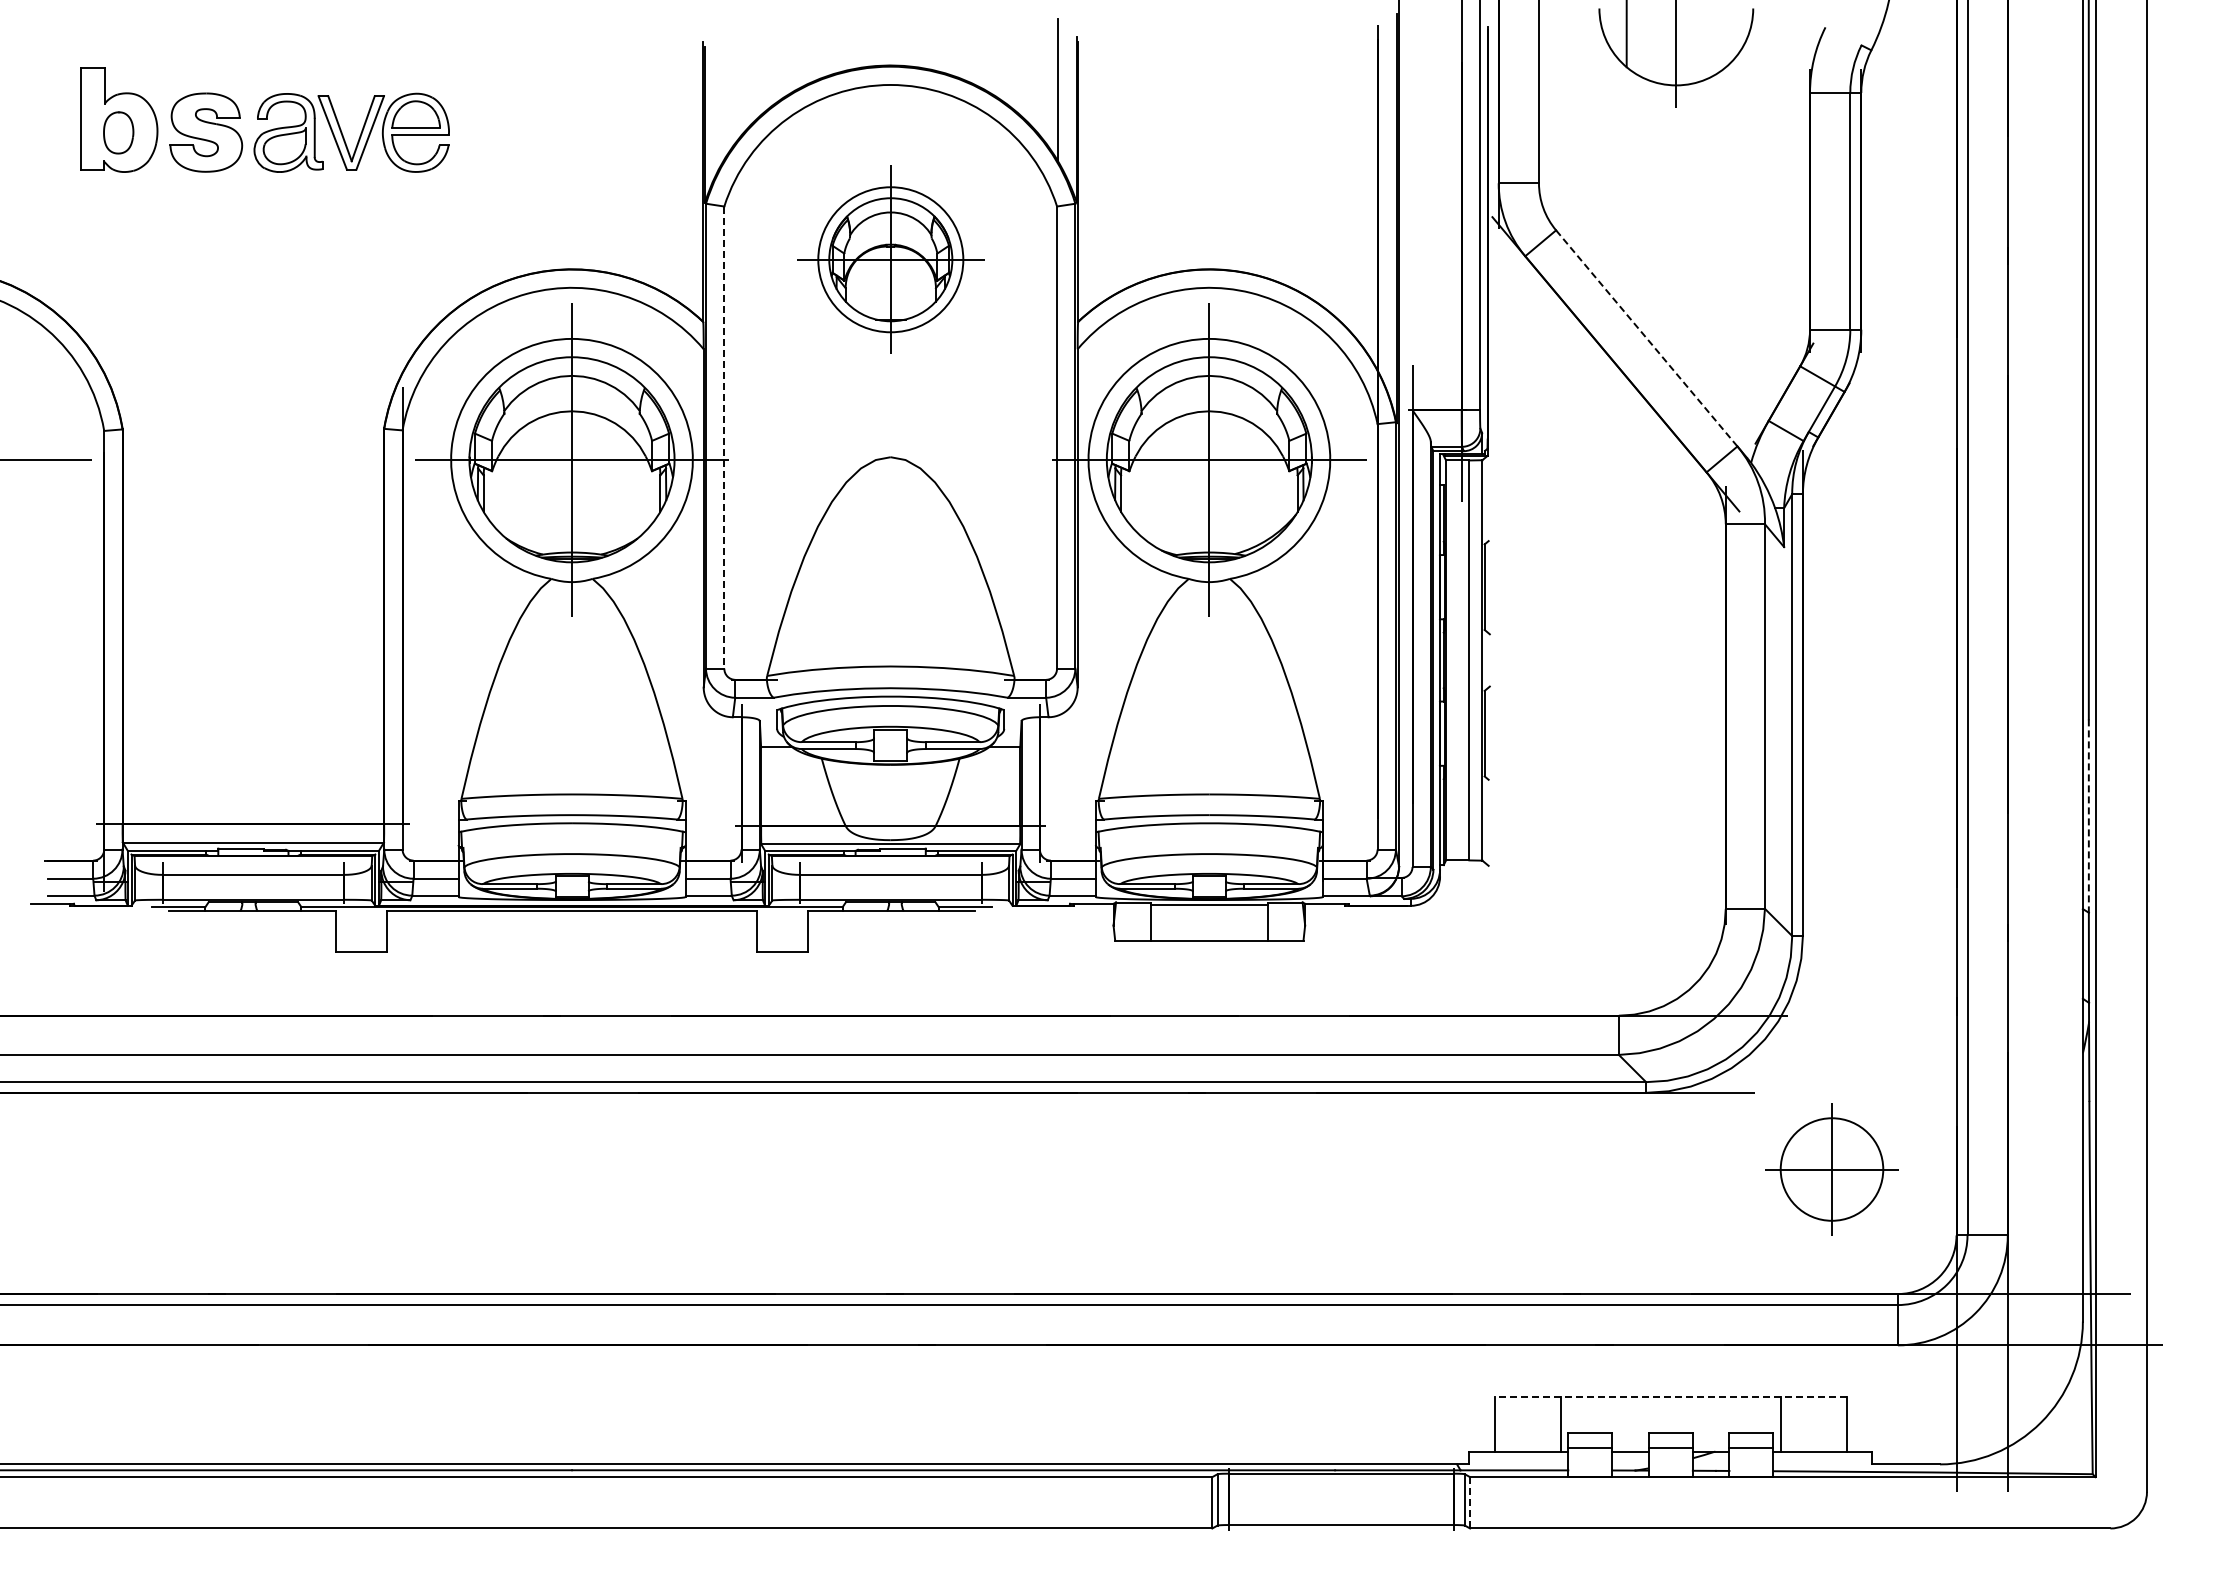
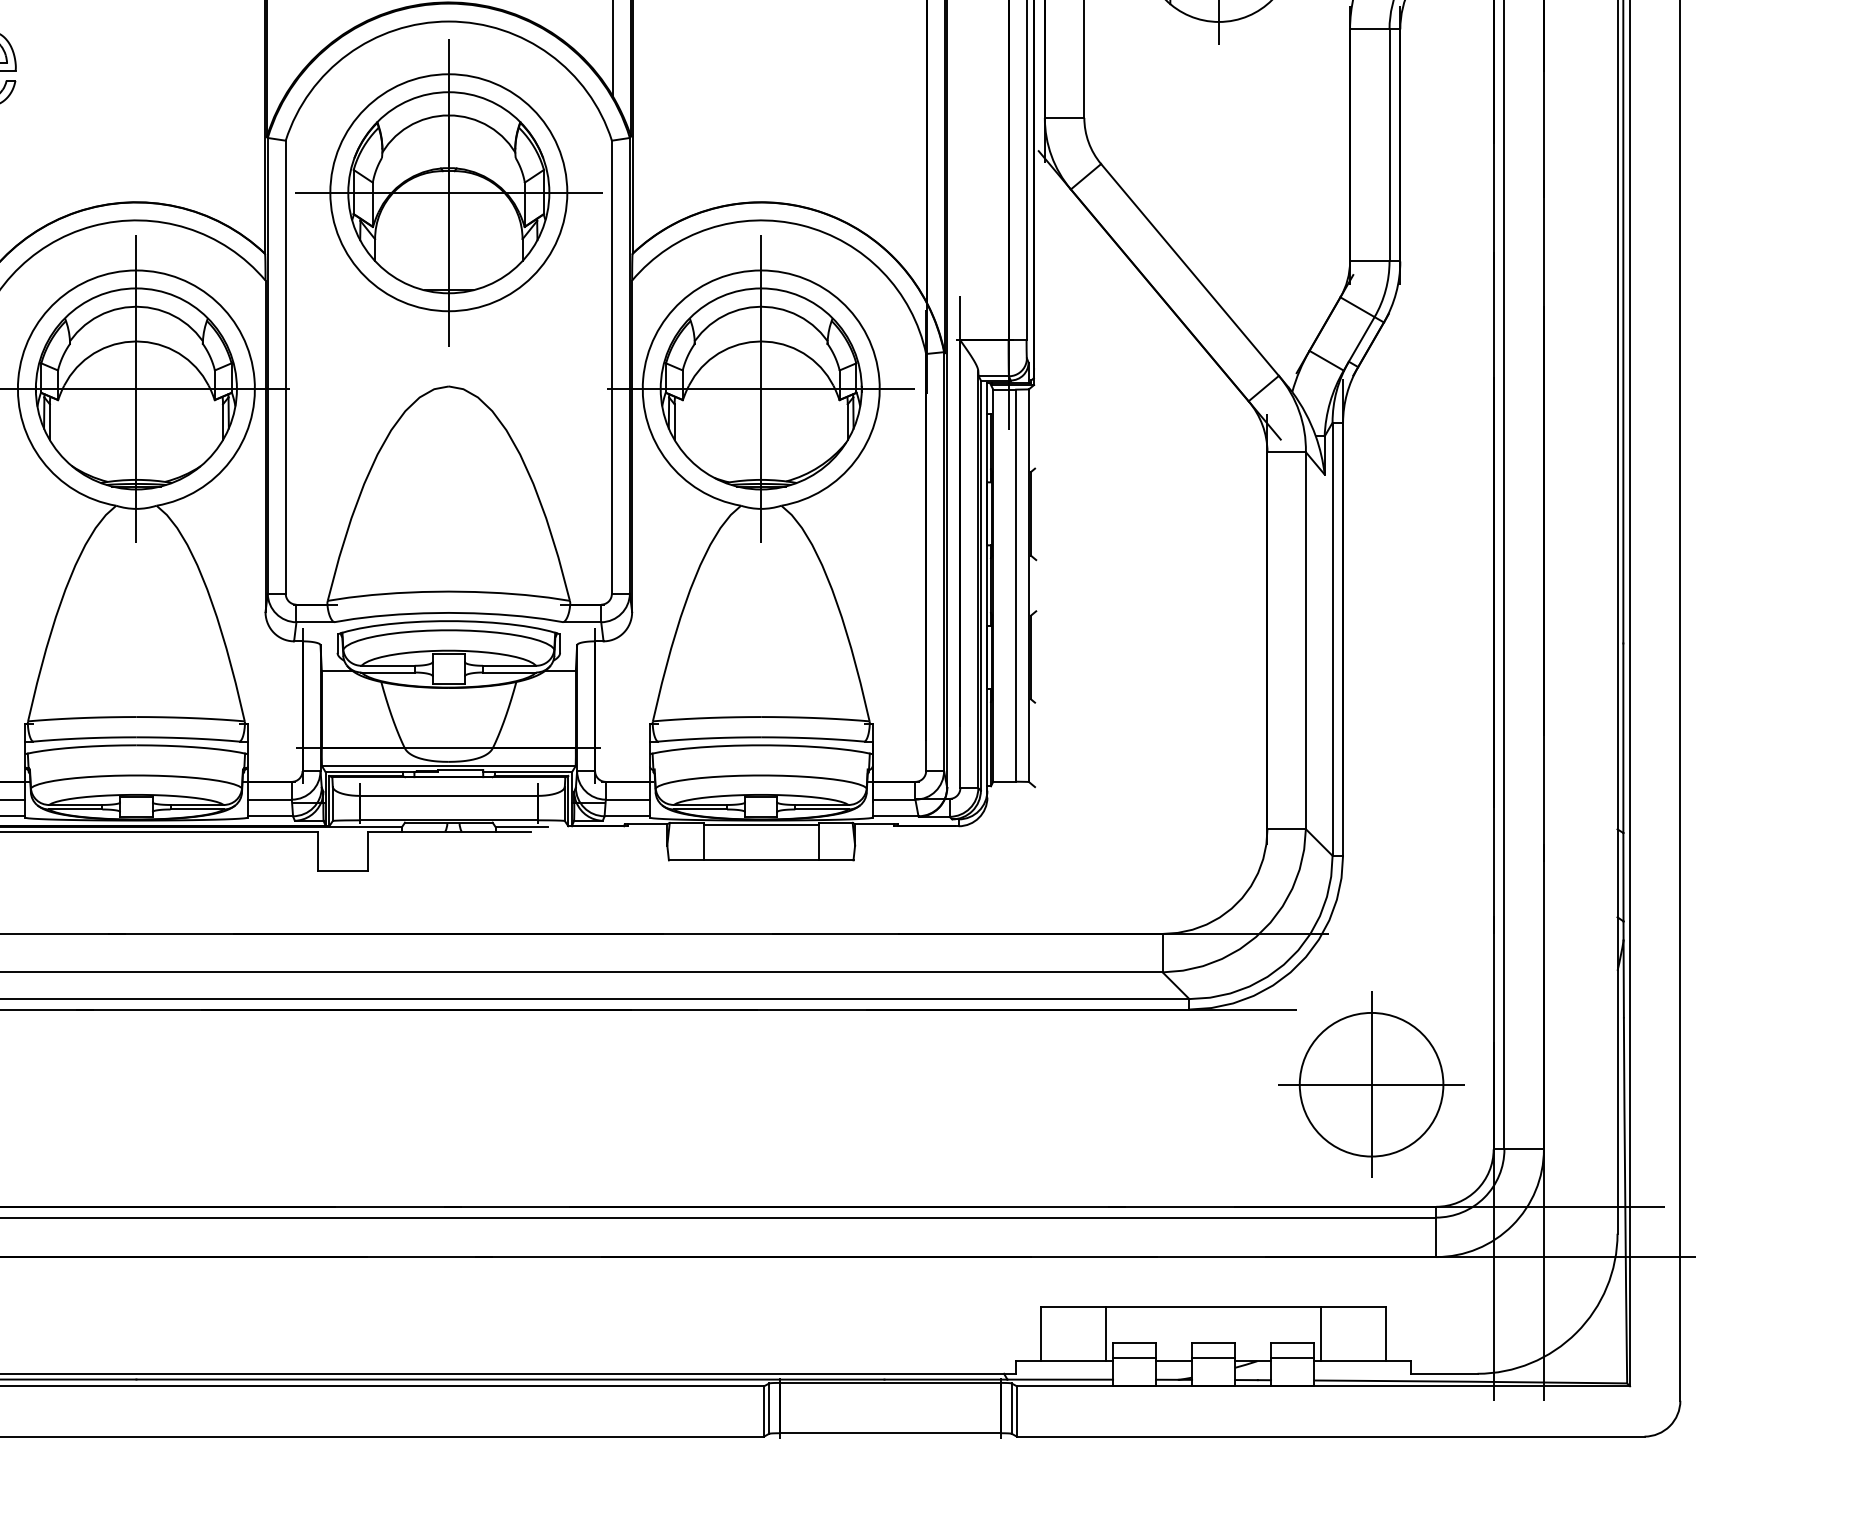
part: (890, 259) -> (448, 192), size x1.67
line: (1646, 338) -> (1189, 270), dashed -> solid
line: (724, 438) -> (285, 368), dashed -> solid
line: (2088, 816) -> (1623, 738), dashed -> solid
part: (1831, 1169) -> (1371, 1084), size x1.43
line: (1670, 1396) -> (1213, 1307), dashed -> solid
line: (1470, 1502) -> (1017, 1411), dashed -> solid

